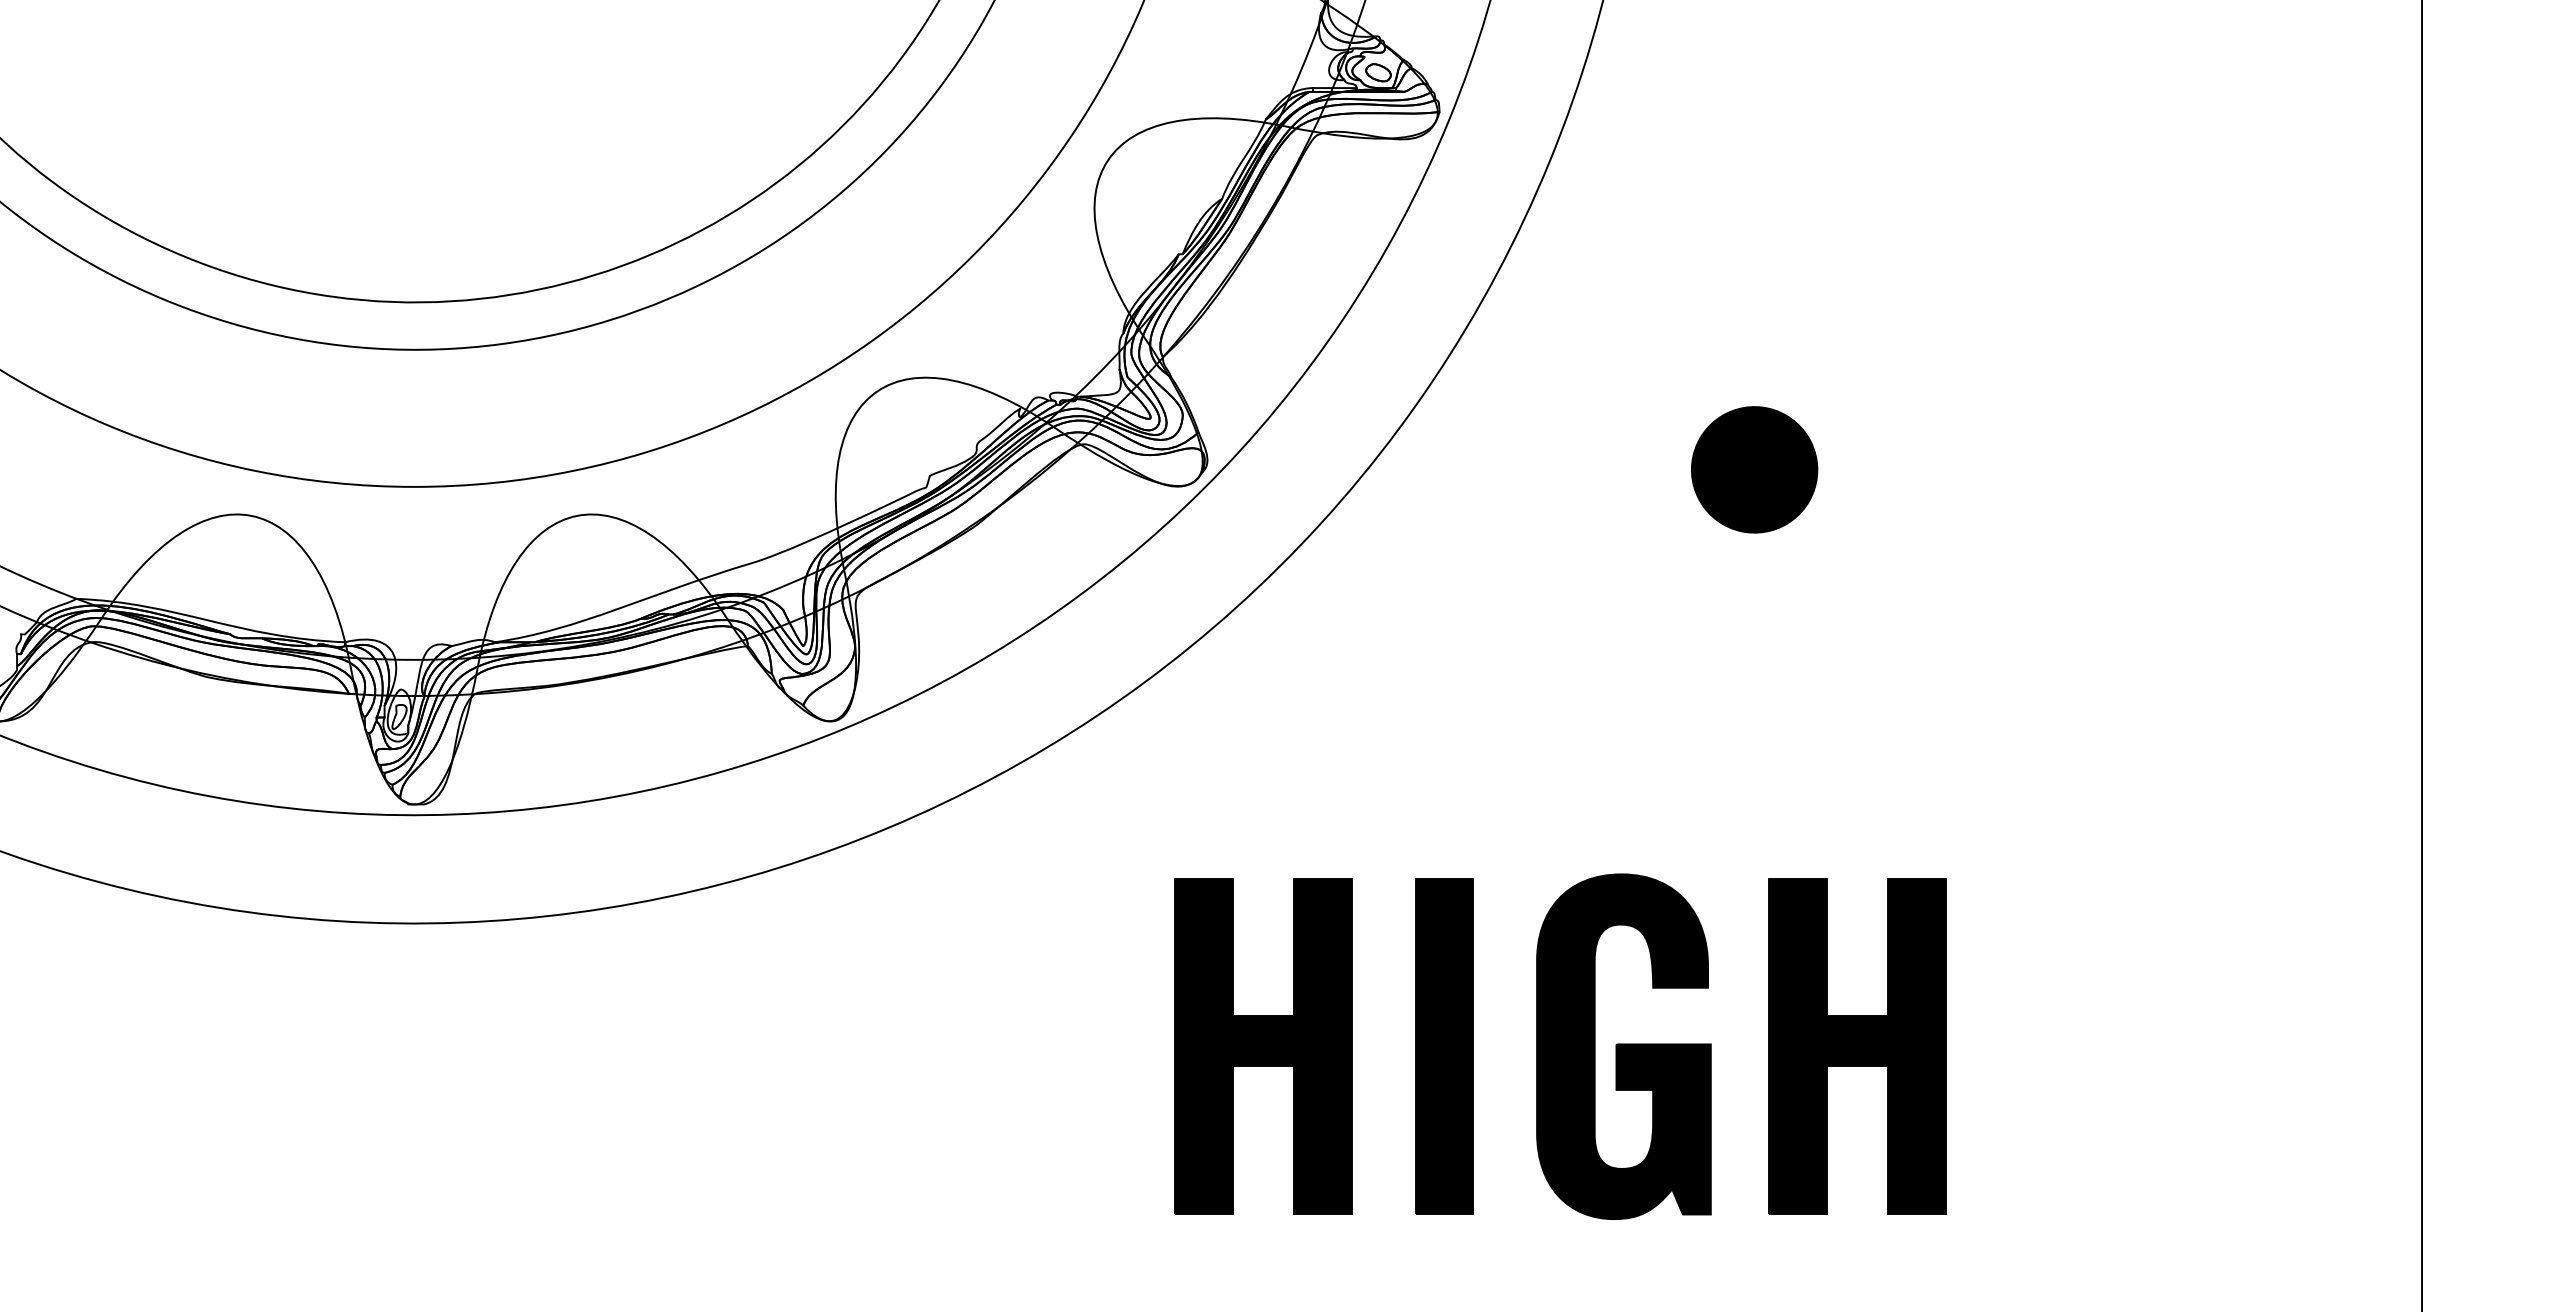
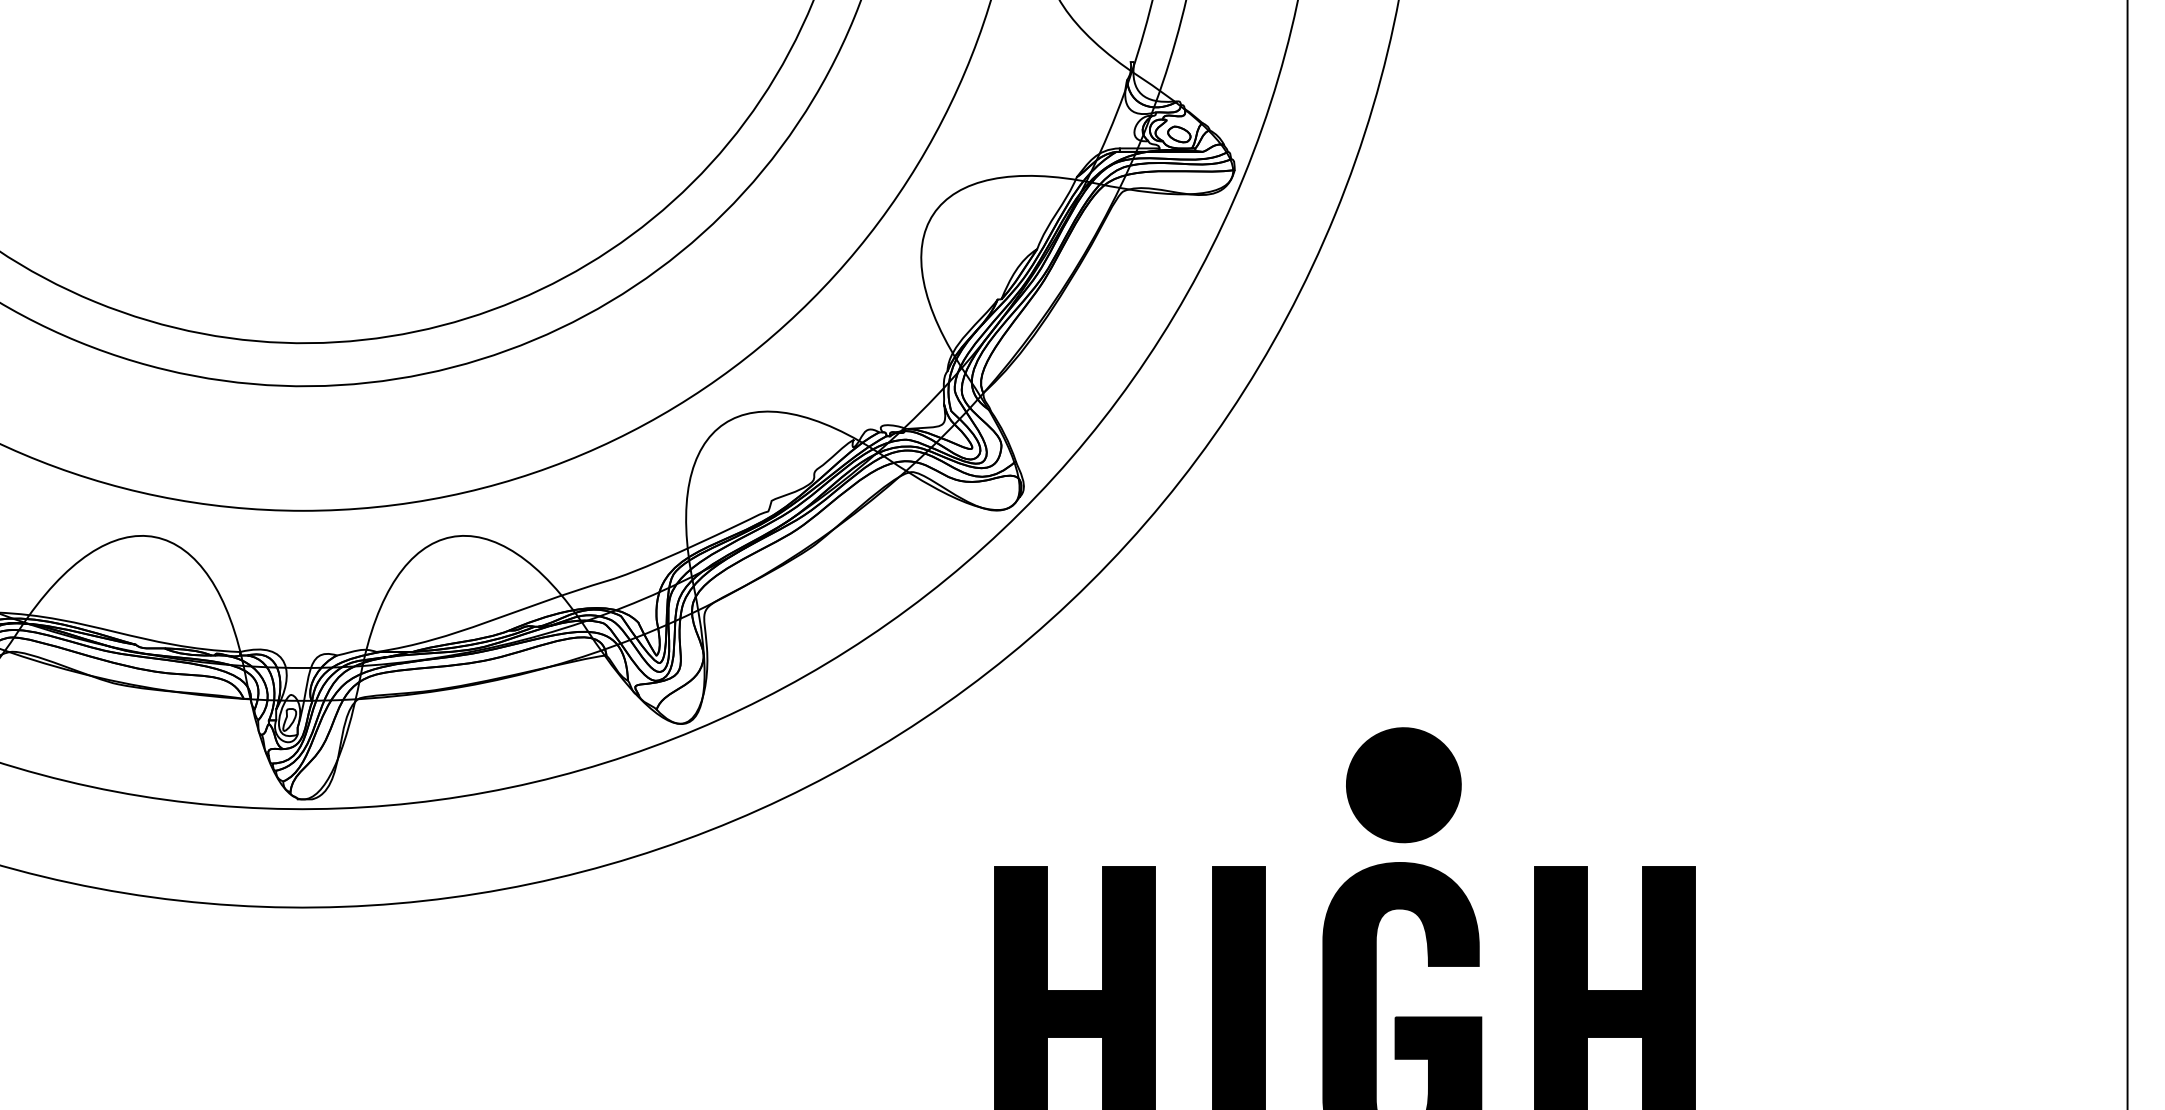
part: (1754, 469) -> (1403, 784), moved

